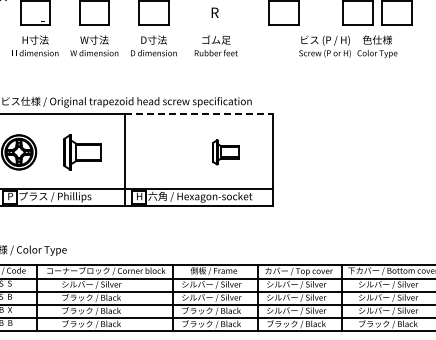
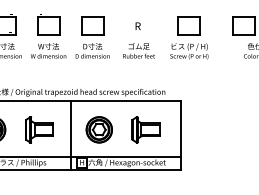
text: (324, 46) -> (188, 51), moved
line: (199, 114) -> (126, 101), dashed -> solid
part: (162, 152) -> (99, 129), added
part: (225, 152) -> (145, 129), size x1.43

